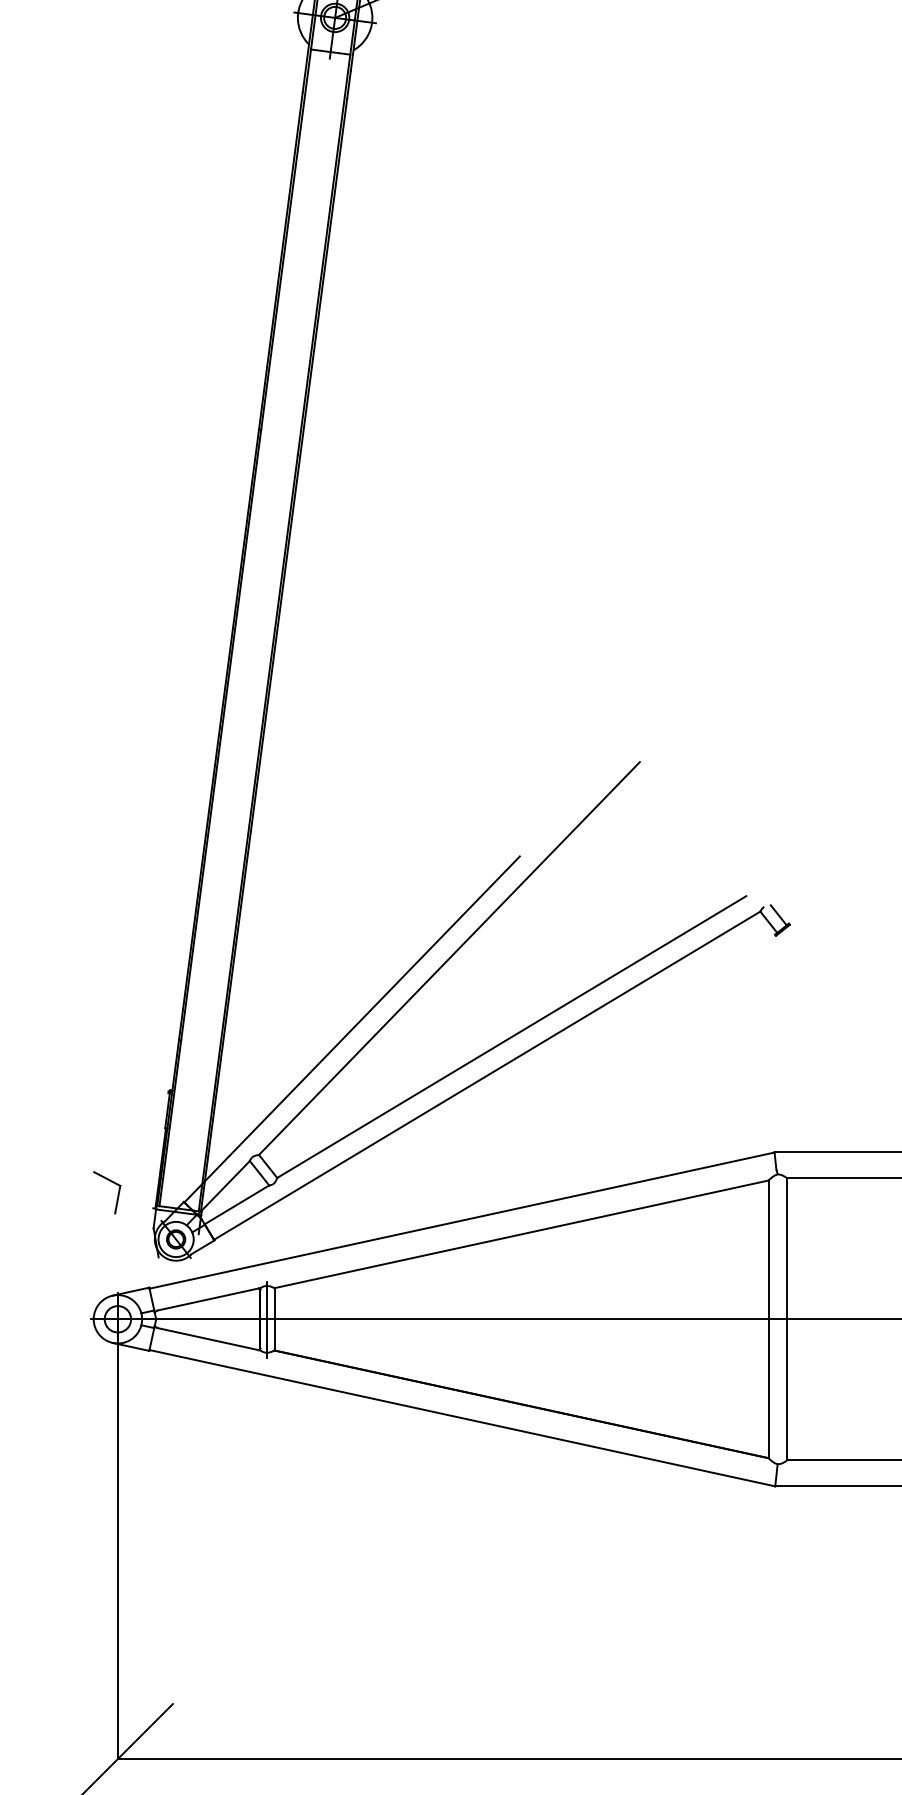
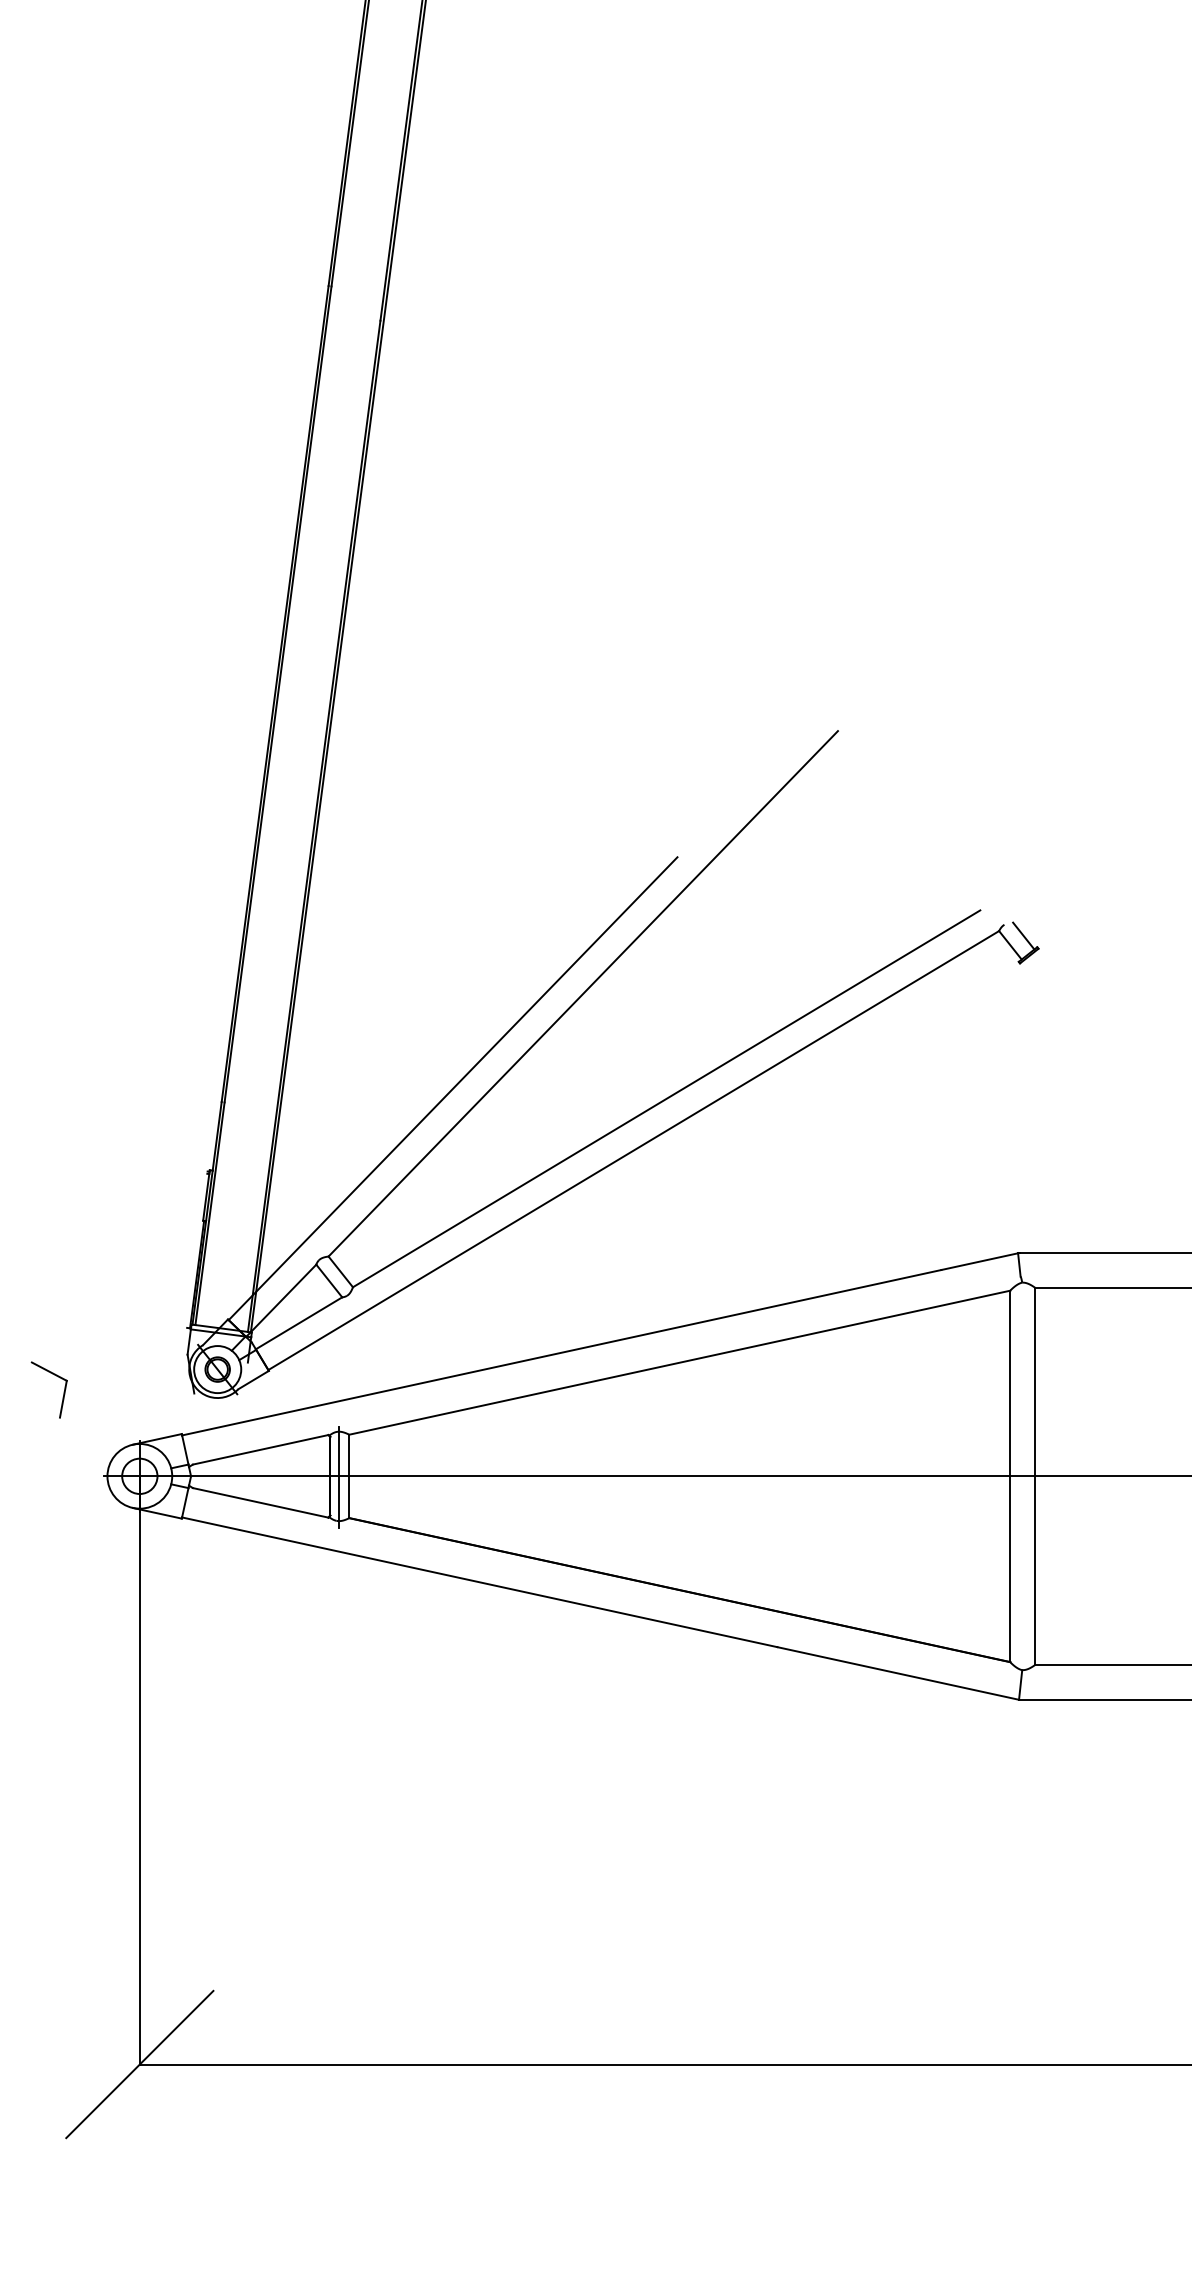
part: (117, 1194) -> (63, 1392), moved

